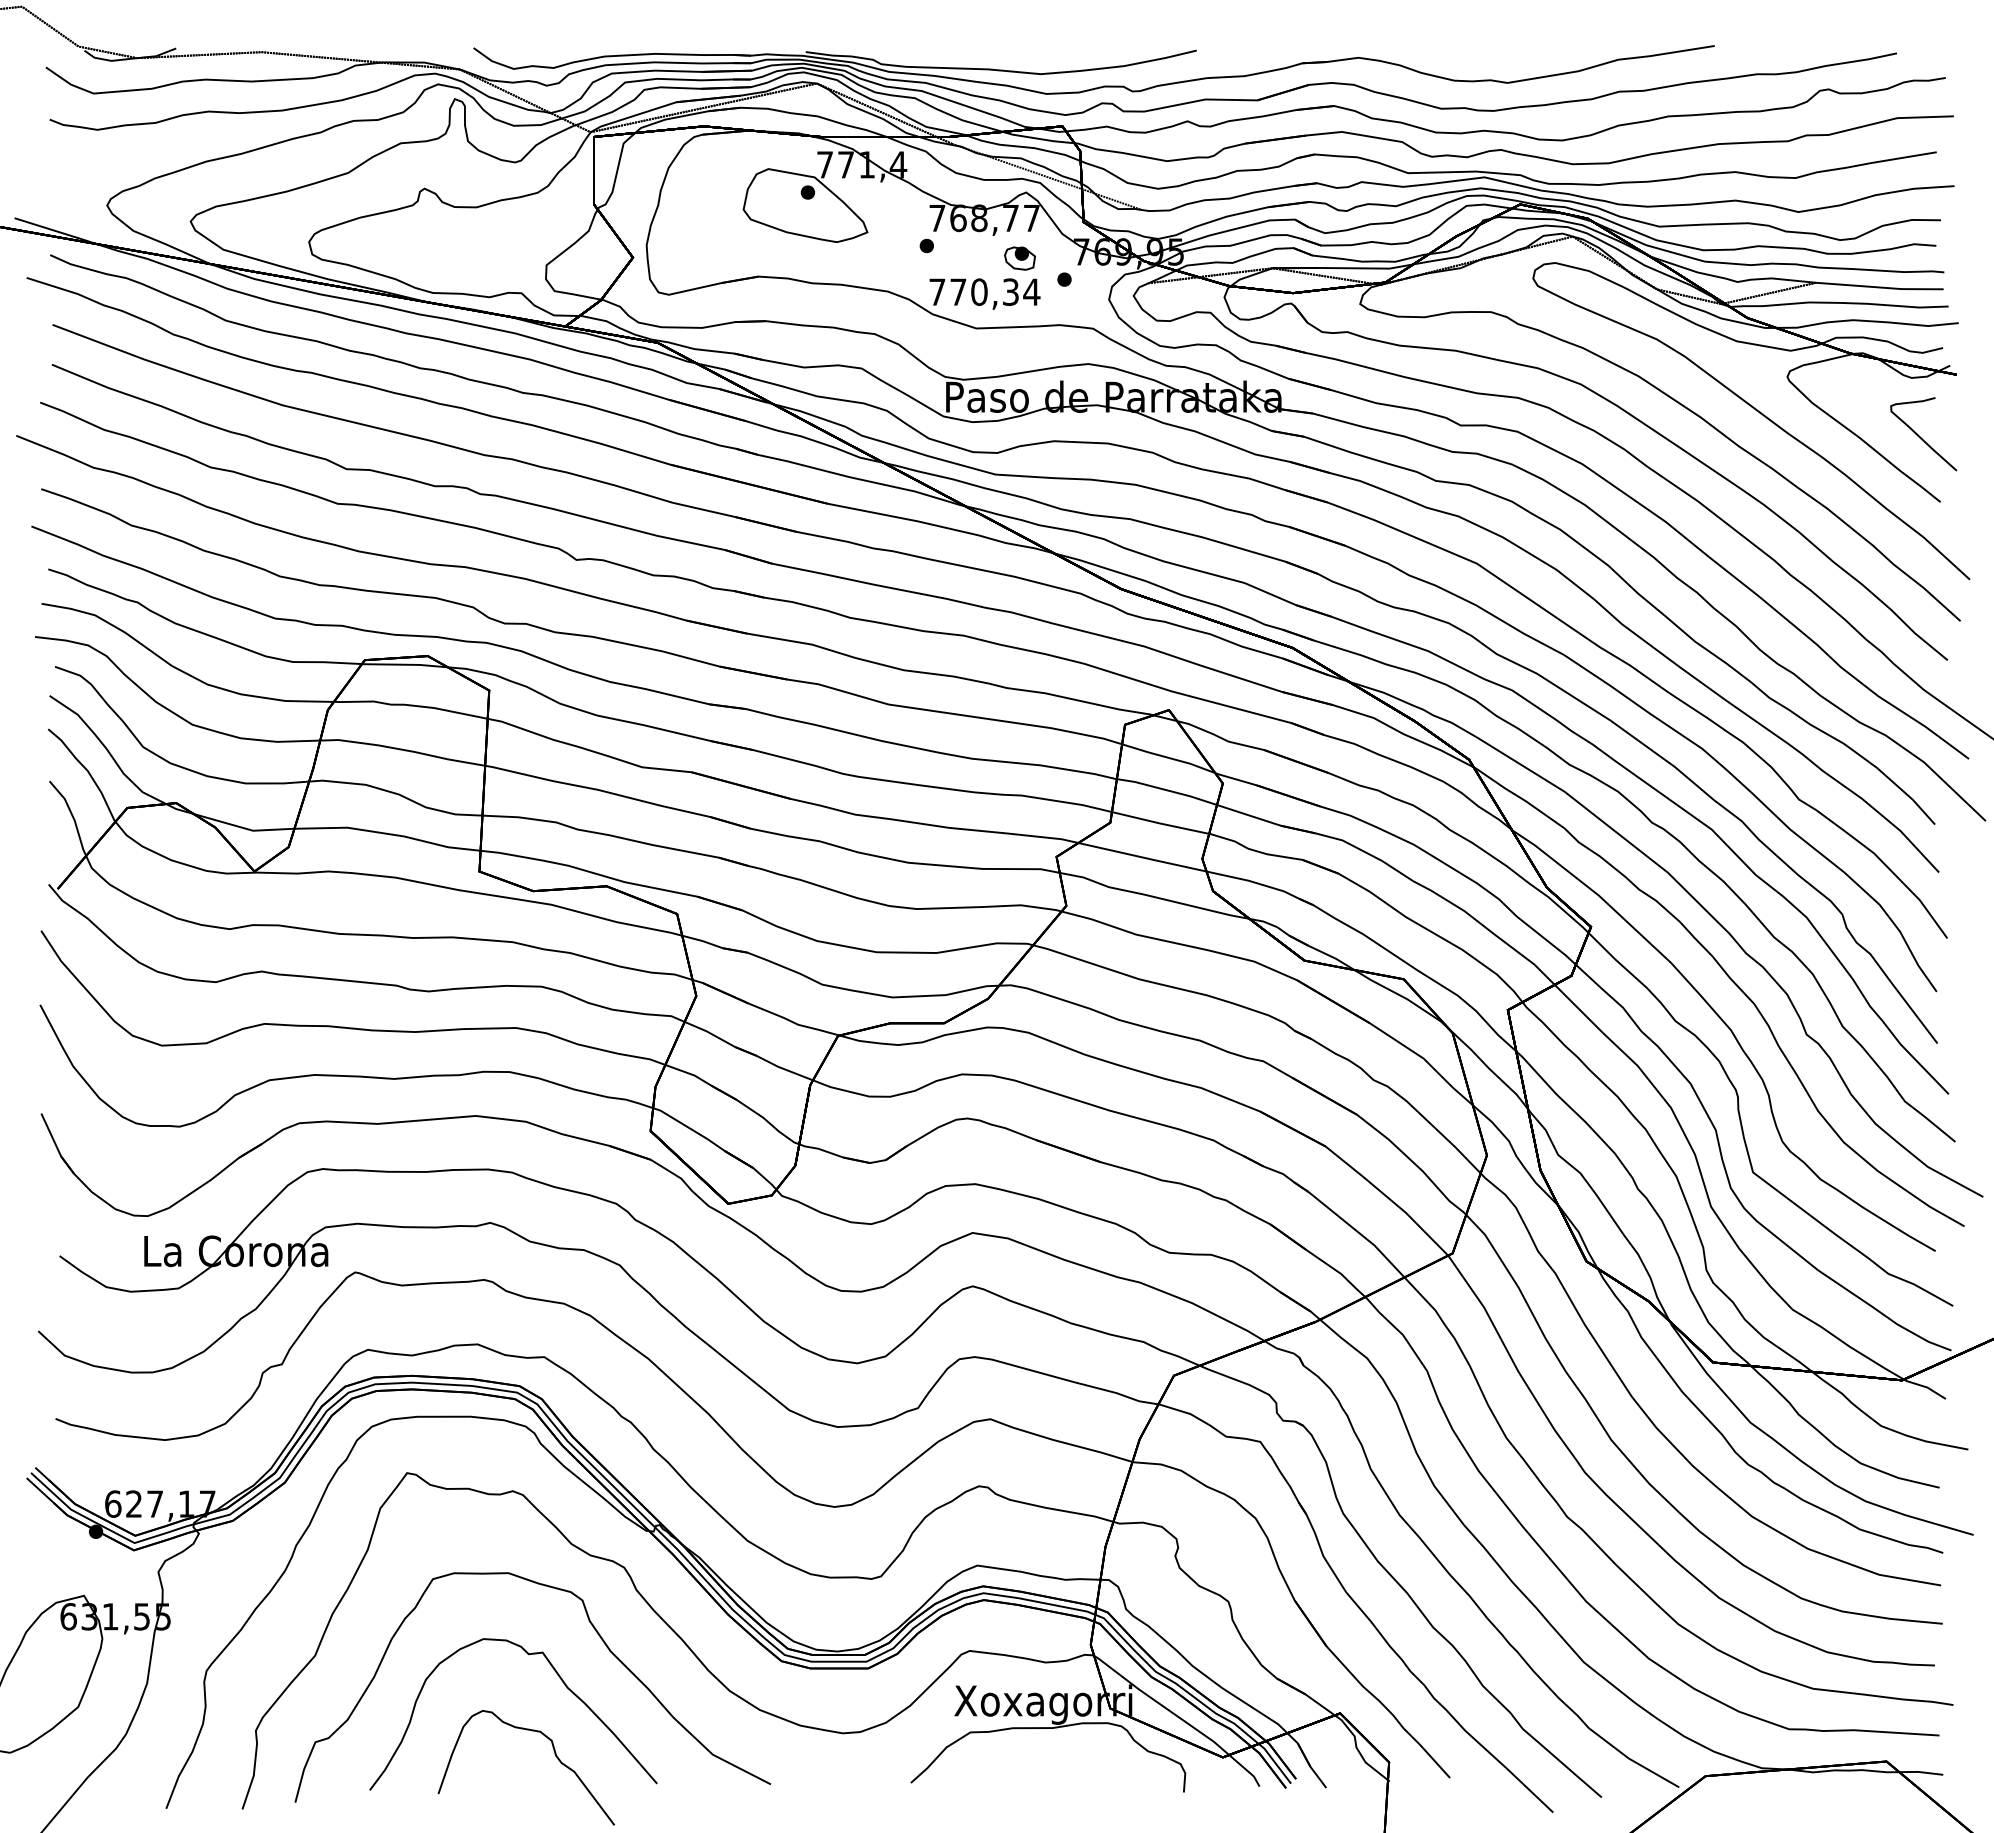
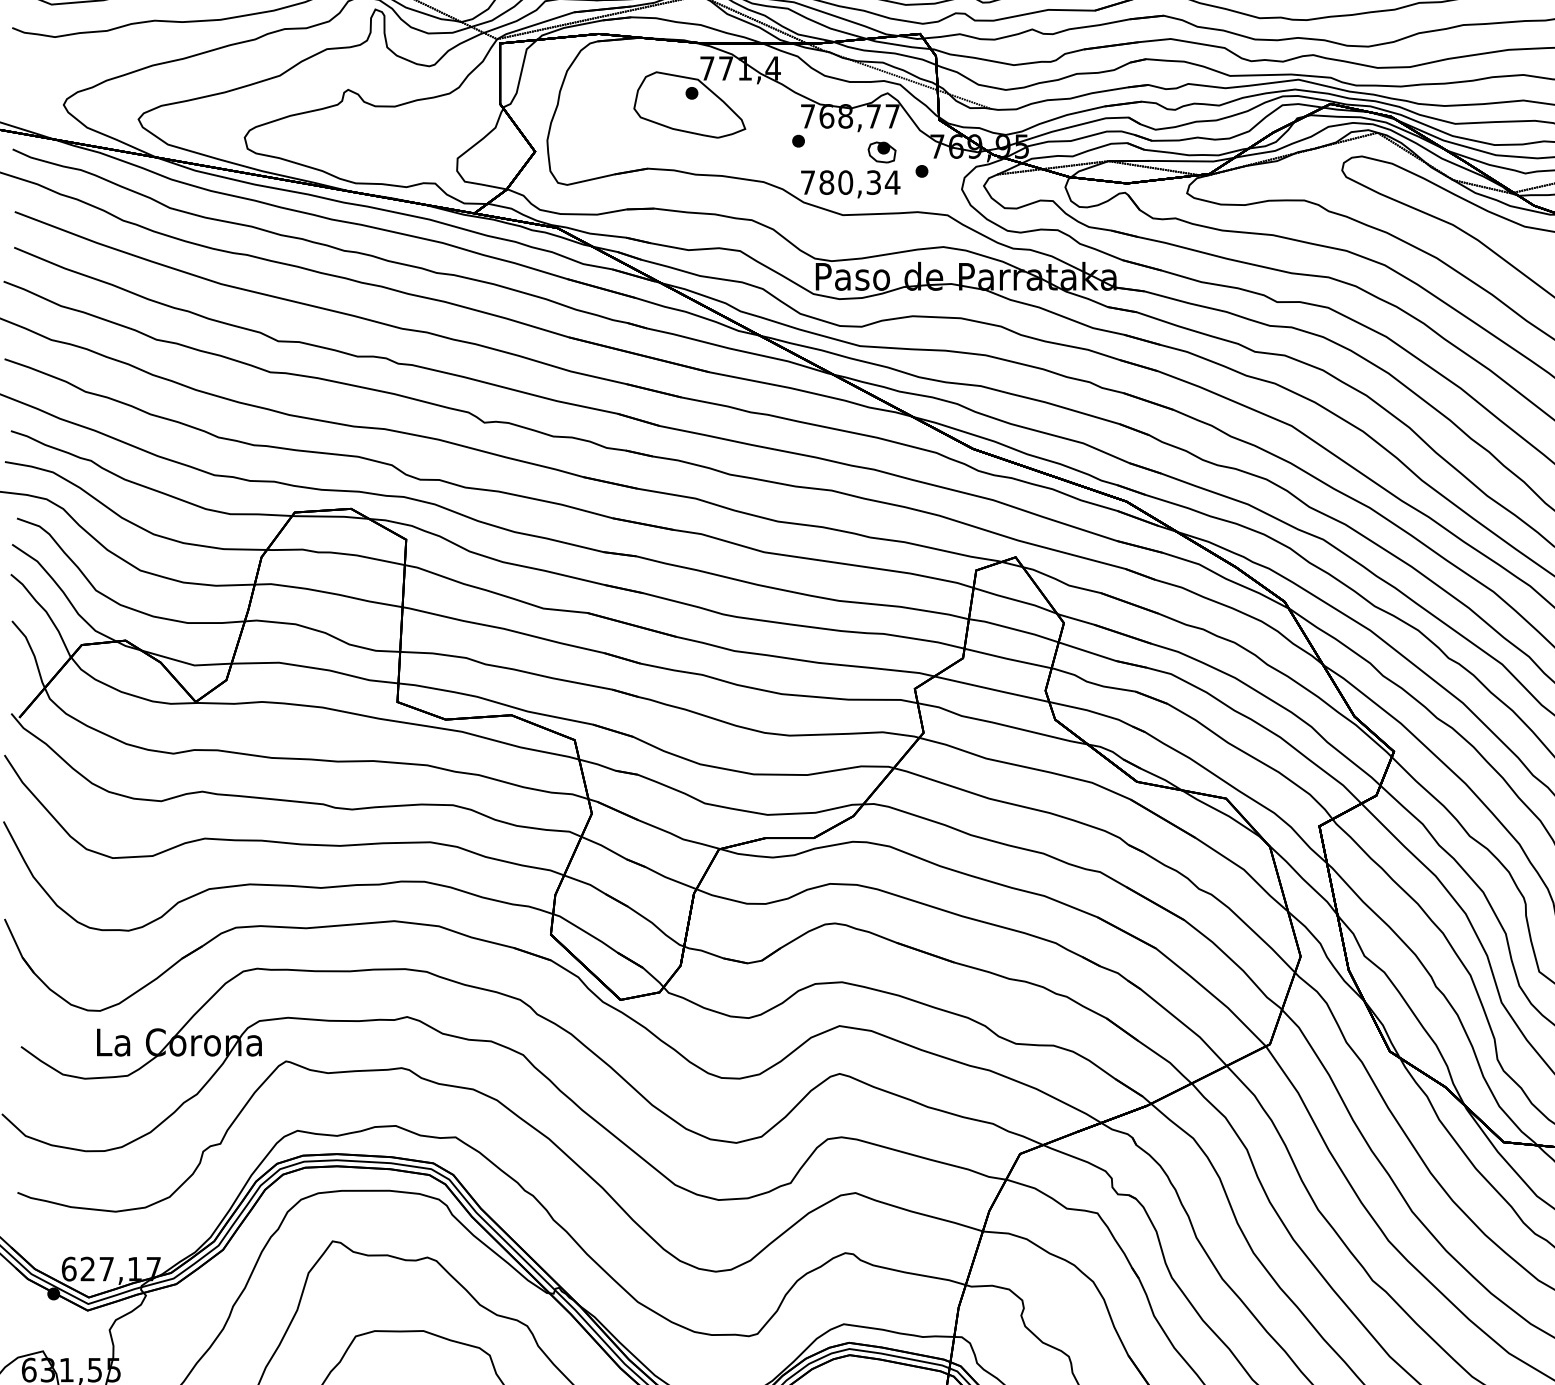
text: (958, 291) -> (826, 182), 770,34 -> 780,34

